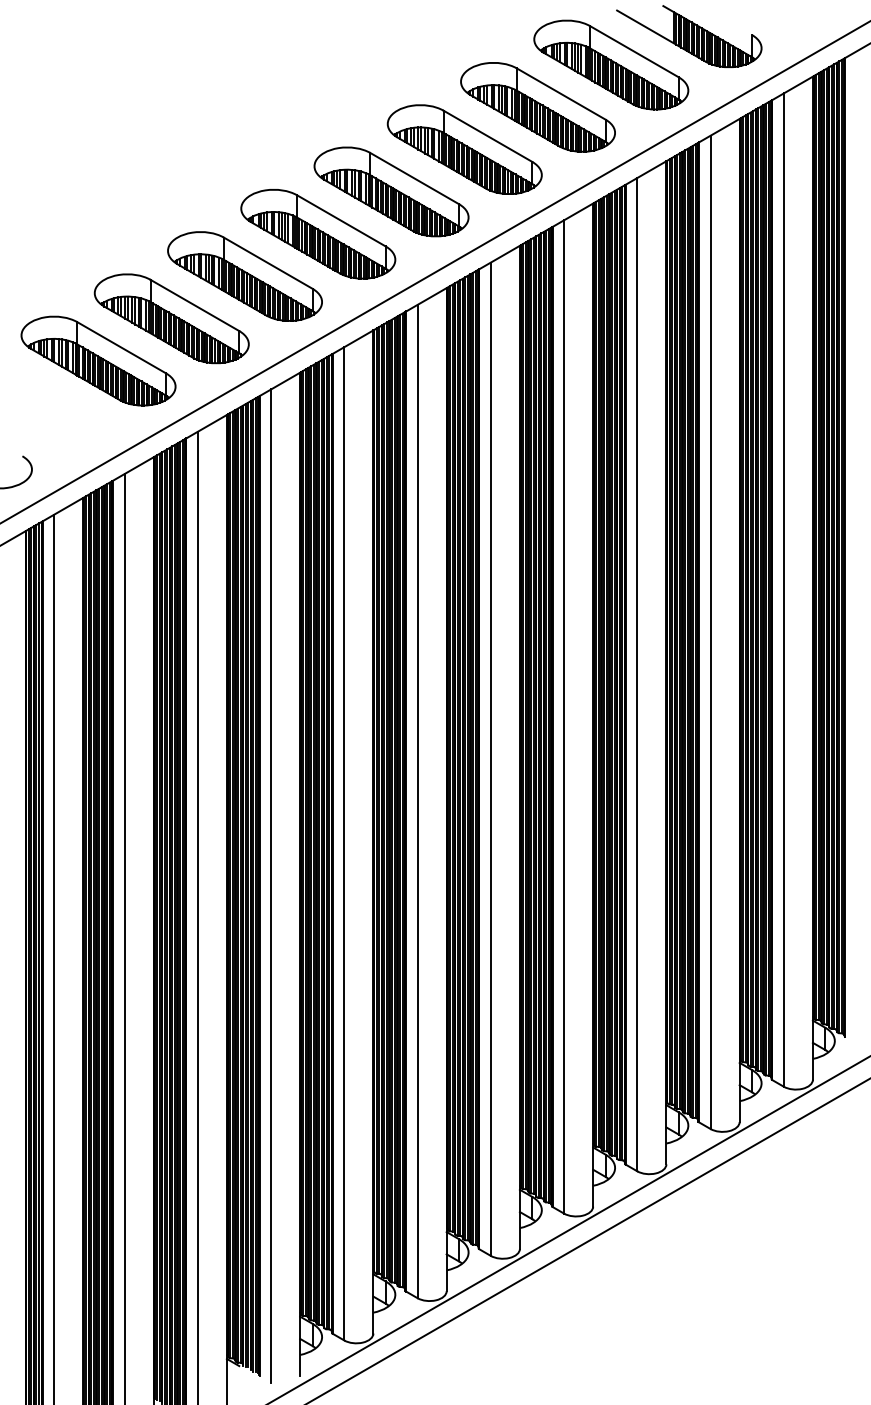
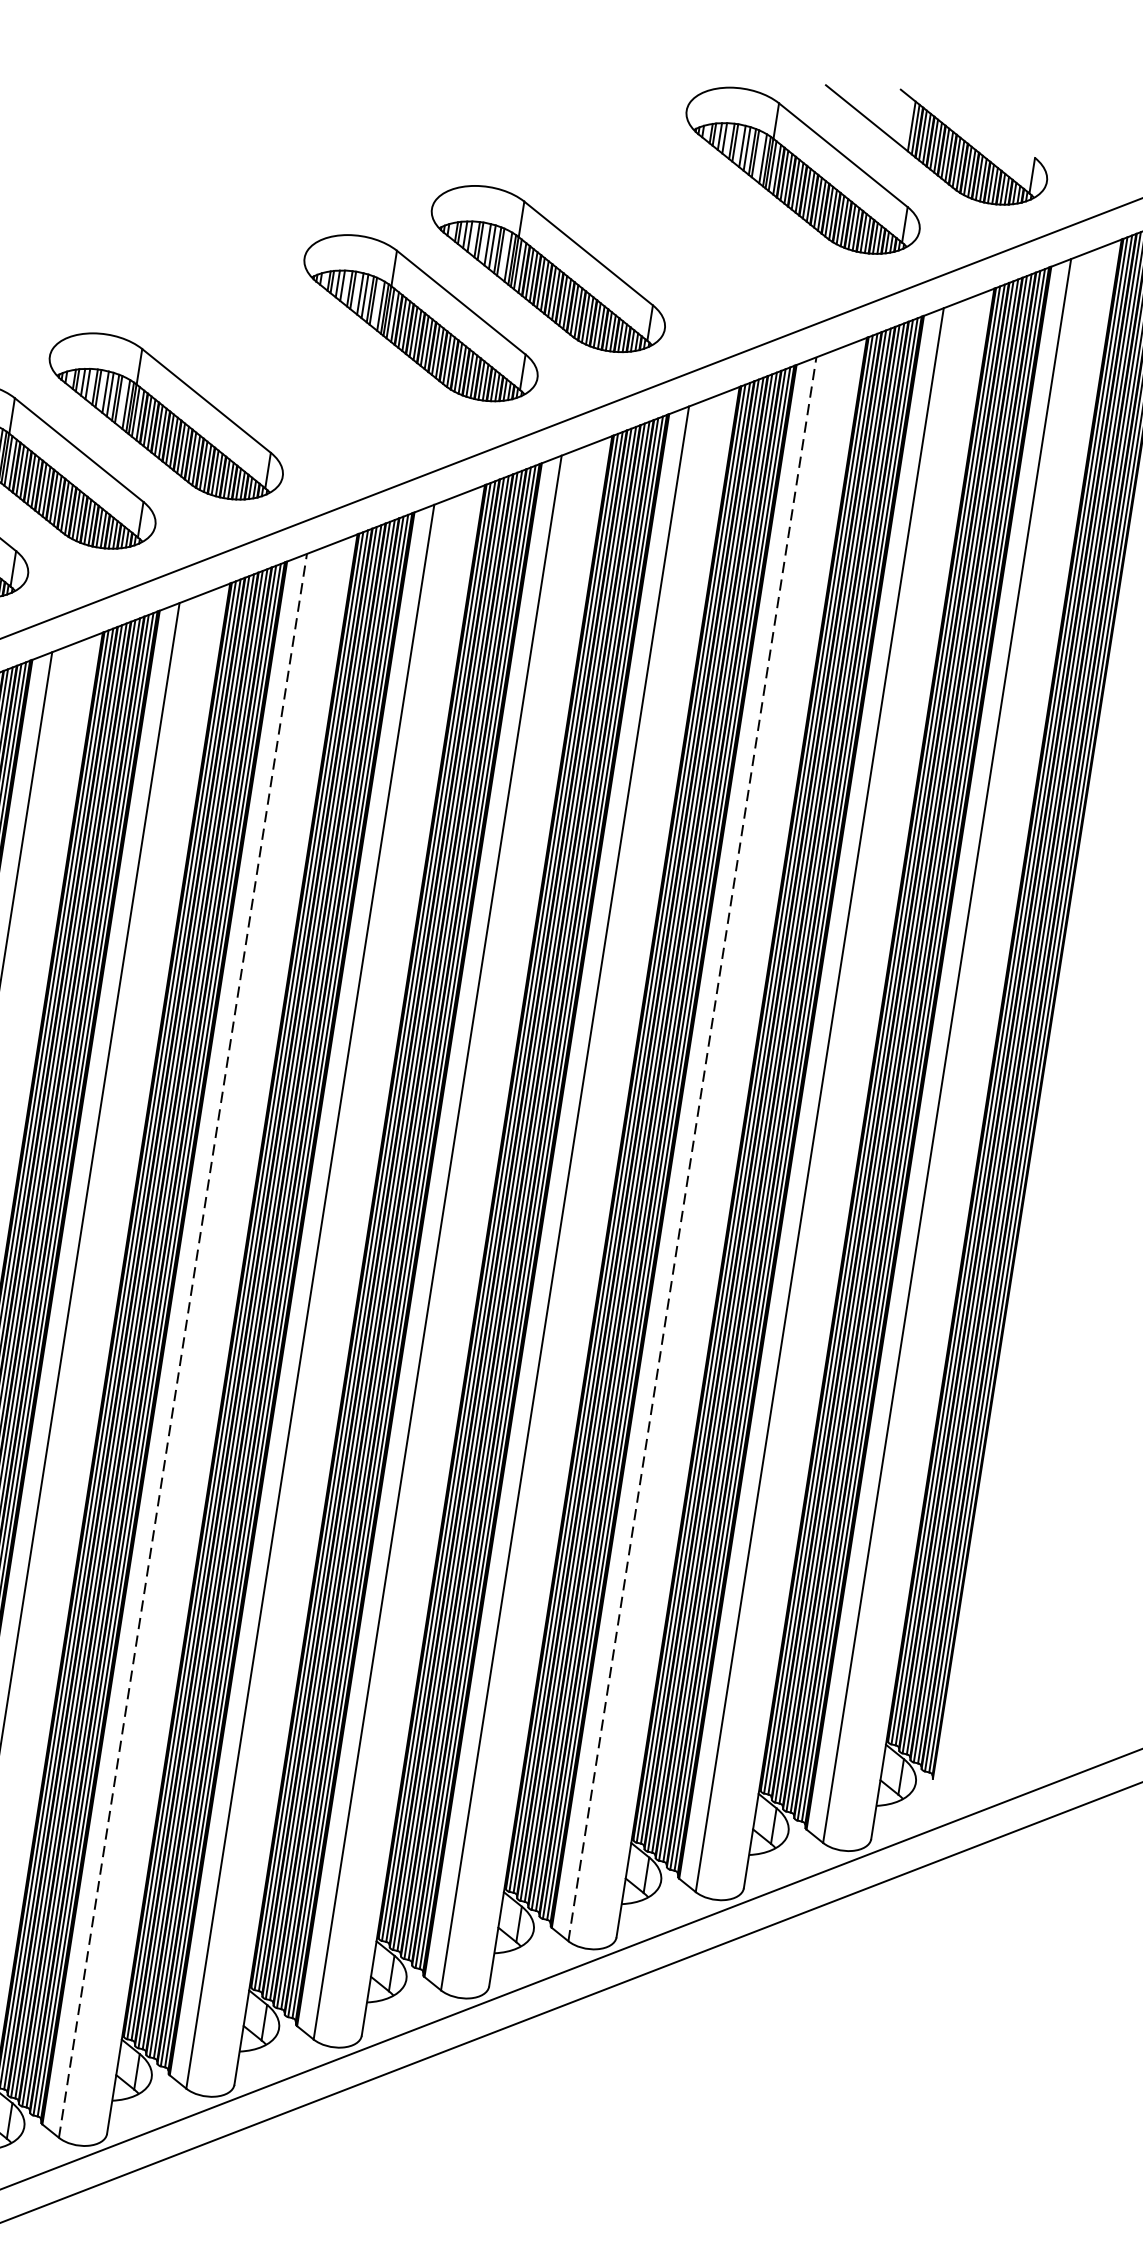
part: (537, 107) -> (674, 219), removed
part: (318, 234) -> (293, 367), removed
line: (637, 674) -> (692, 1149), solid -> dashed
line: (344, 843) -> (183, 1345), solid -> dashed

